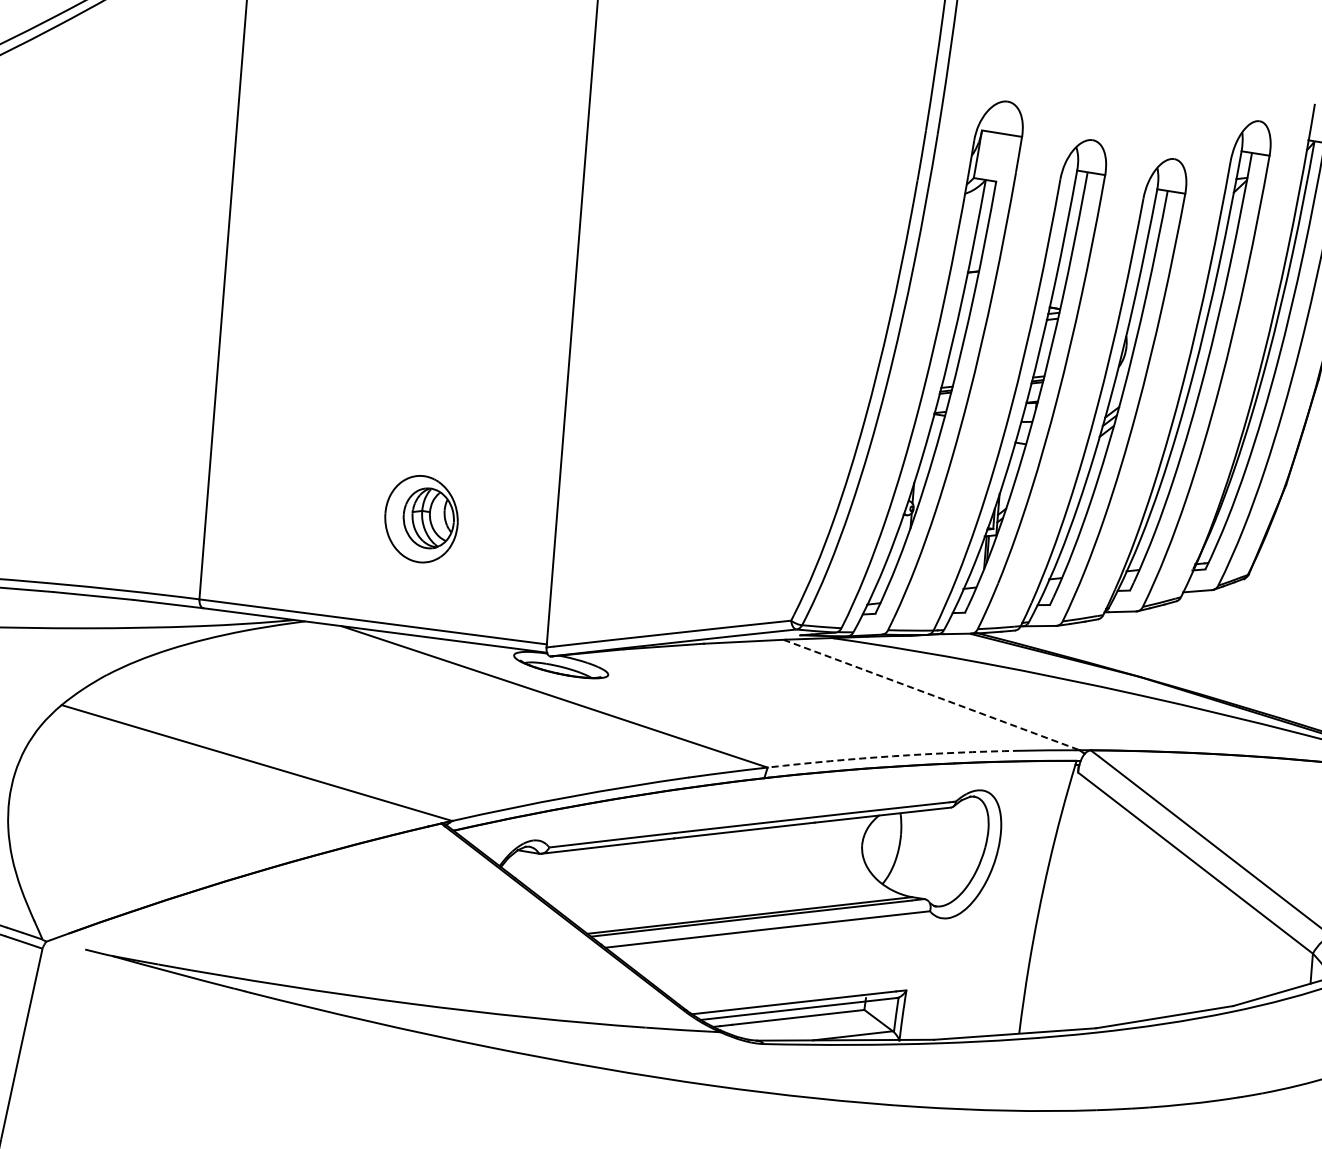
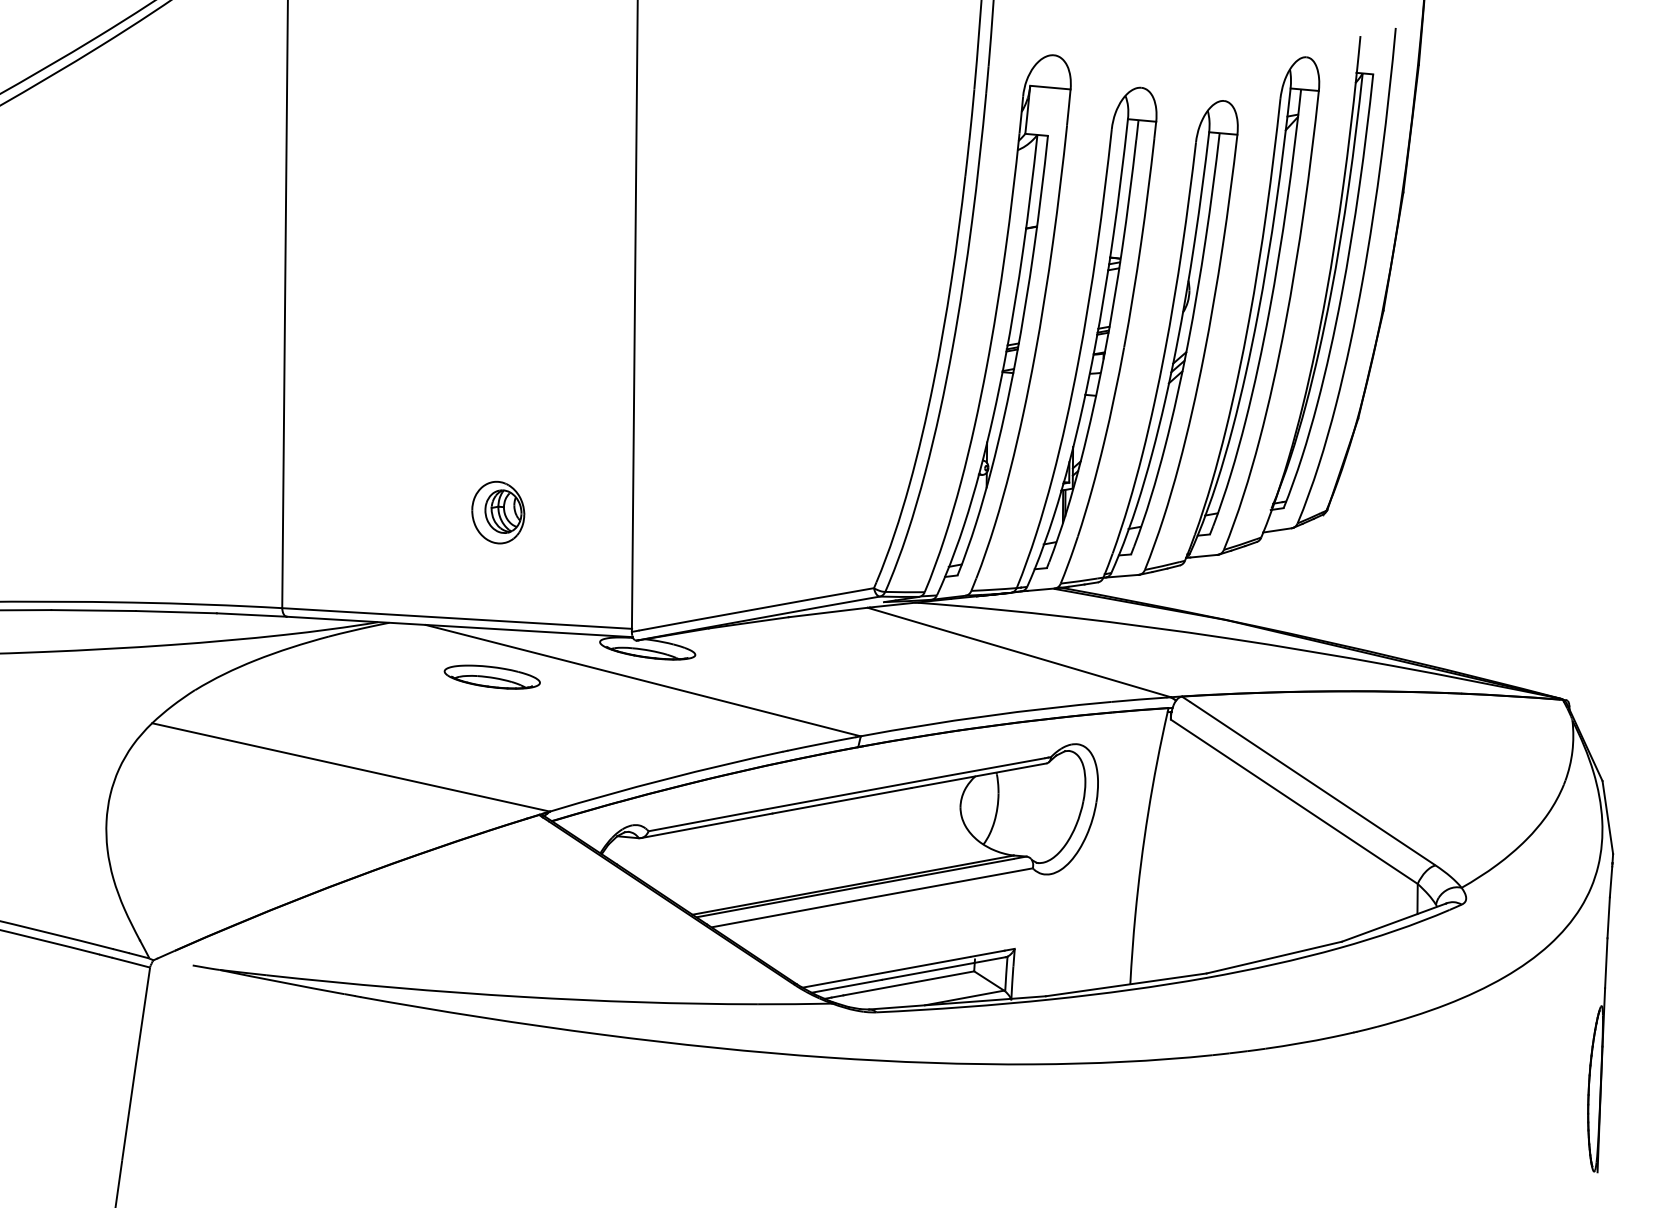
part: (421, 519) -> (498, 512), size x0.71
part: (403, 682) -> (491, 676), added
line: (931, 695) -> (1019, 652), dashed -> solid
arc: (893, 756) -> (985, 716), dashed -> solid

